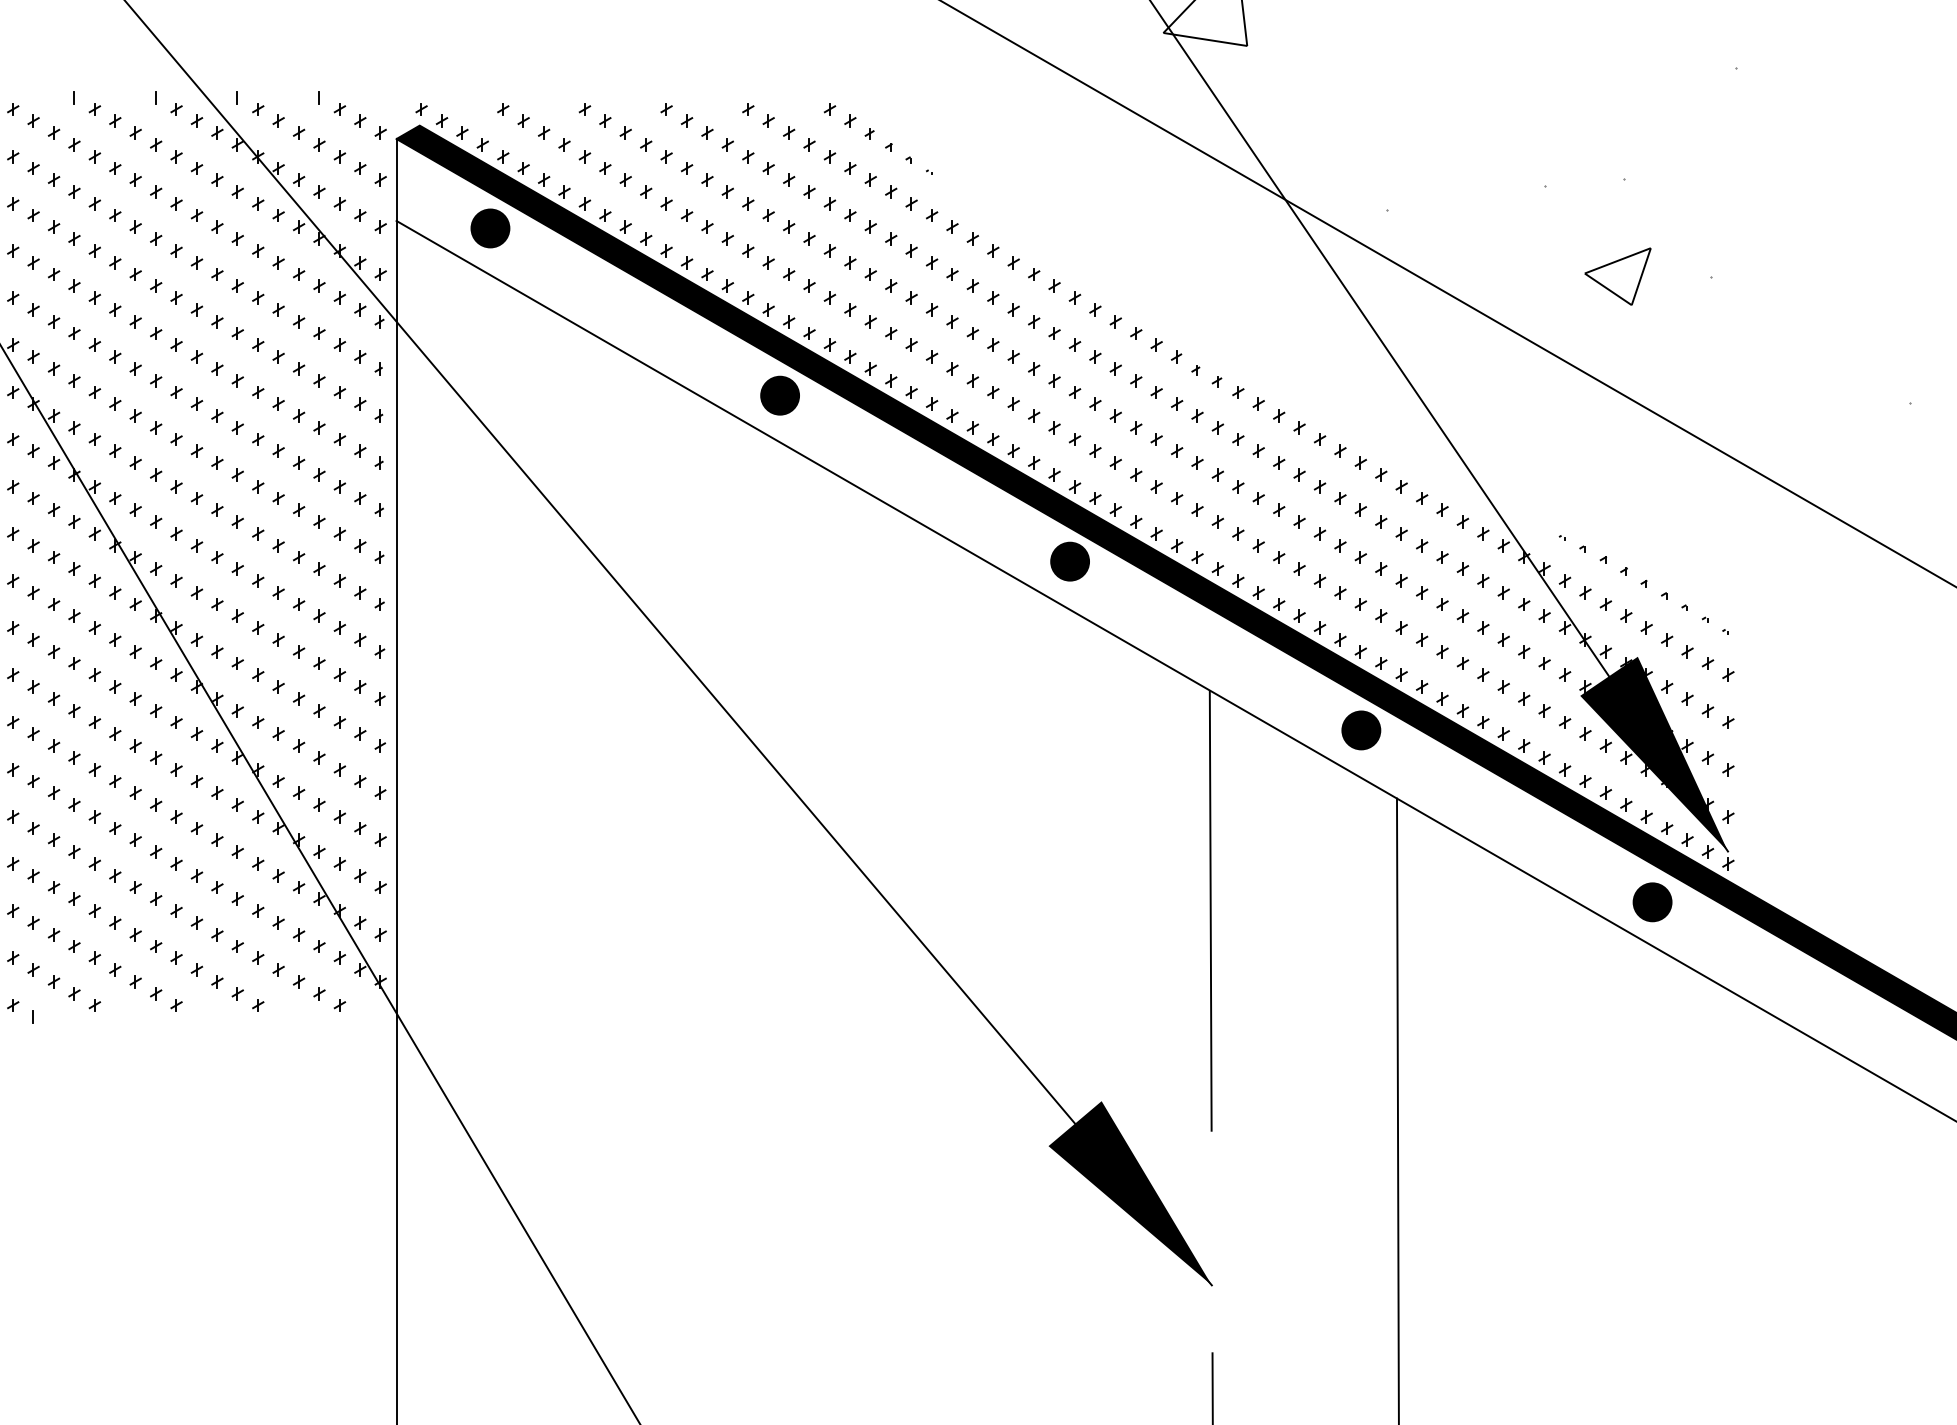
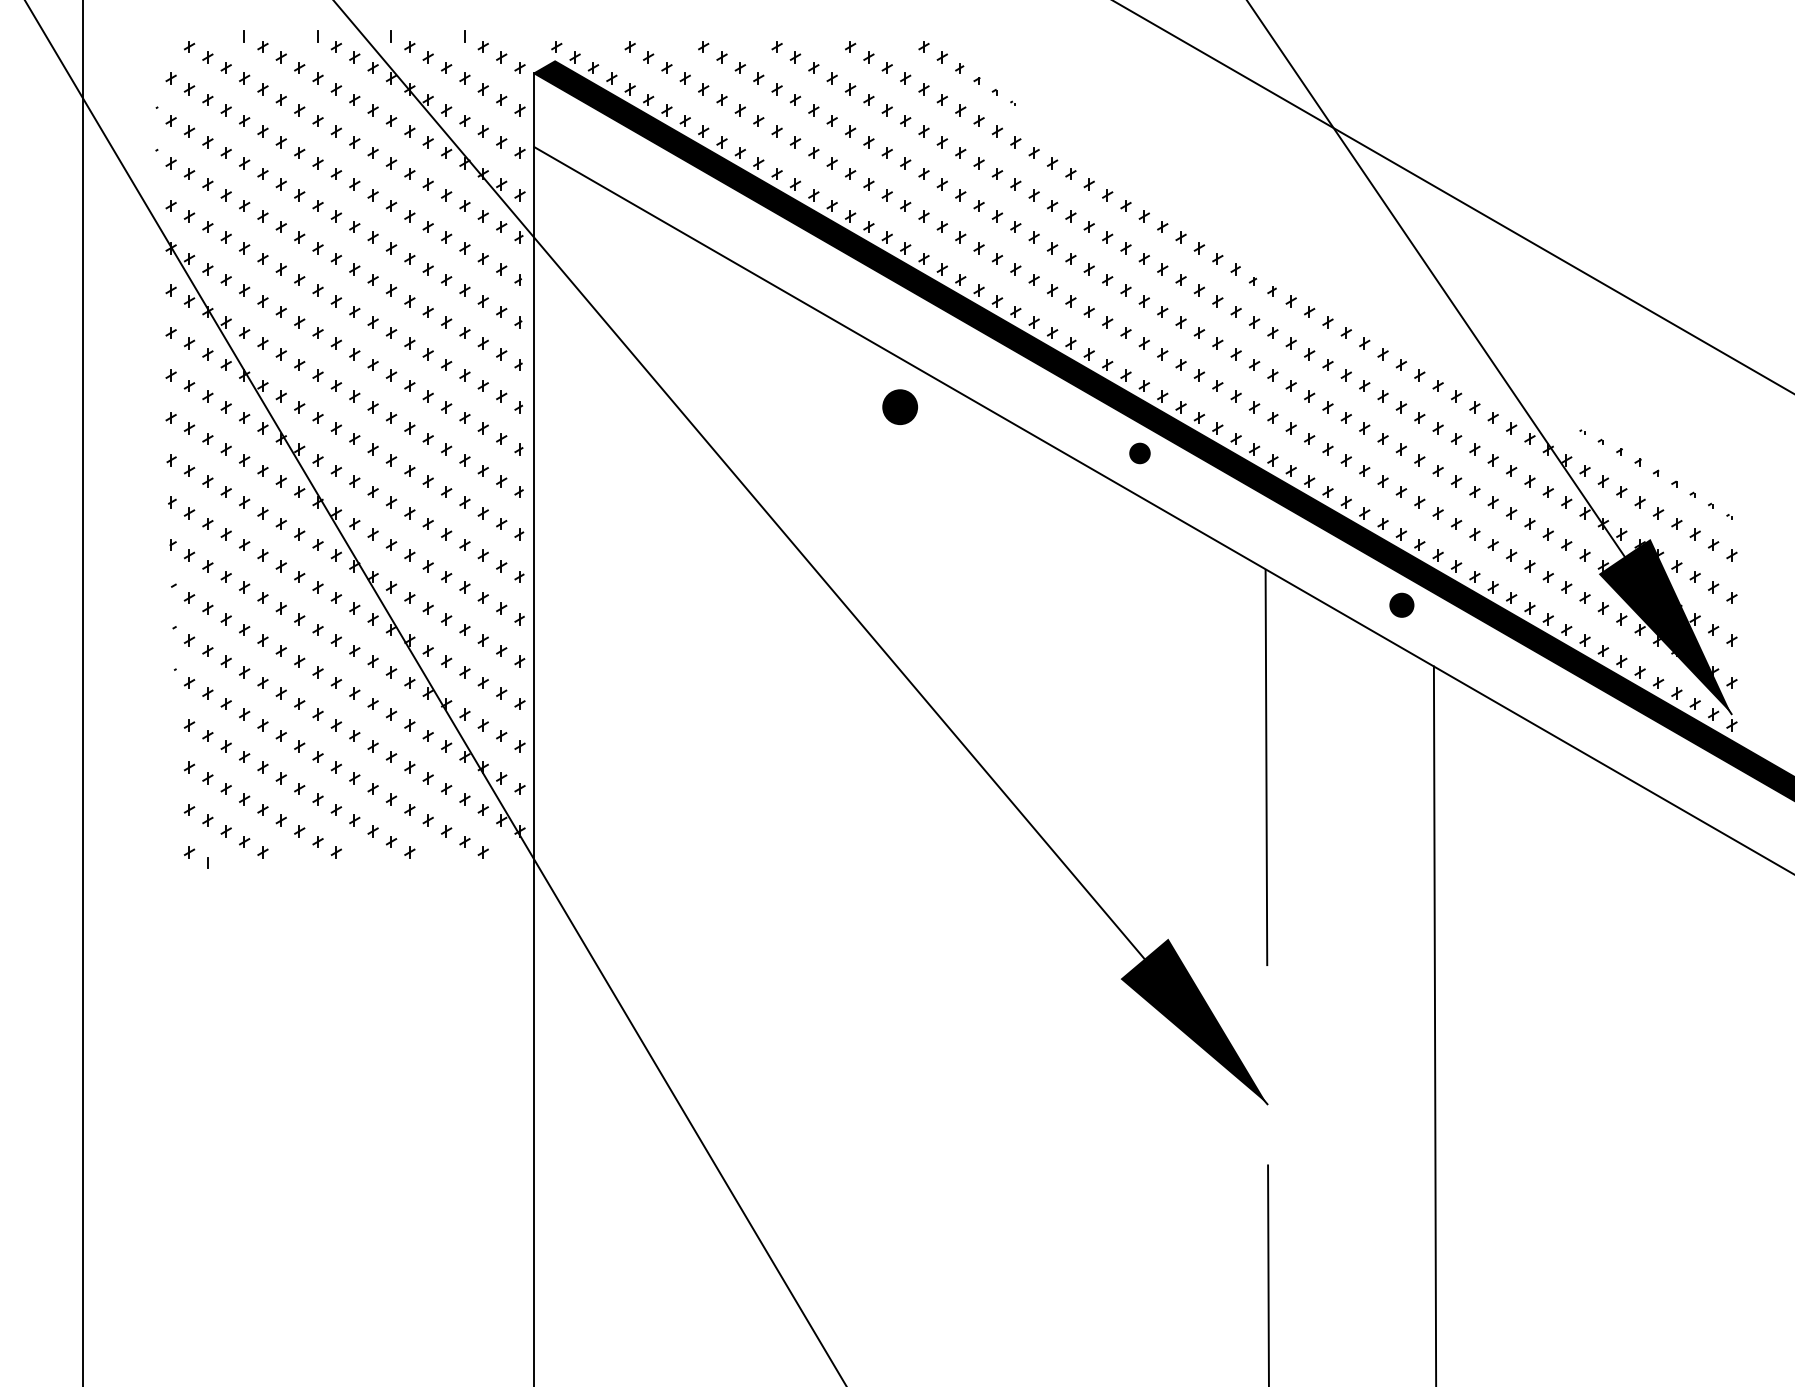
hatch: (1561, 185) -> (1581, 115), removed
fill: (490, 228) -> (618, 153), removed
part: (779, 394) -> (899, 406), moved
part: (1069, 561) -> (1139, 453), size x0.6
part: (1360, 730) -> (1401, 605), size x0.7
fill: (1652, 901) -> (1663, 759), removed

